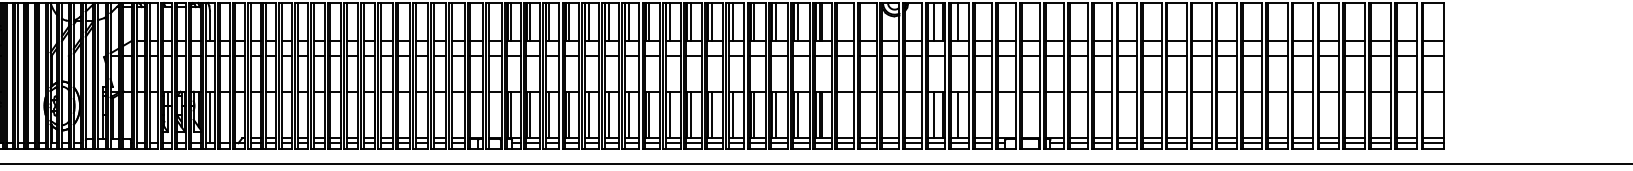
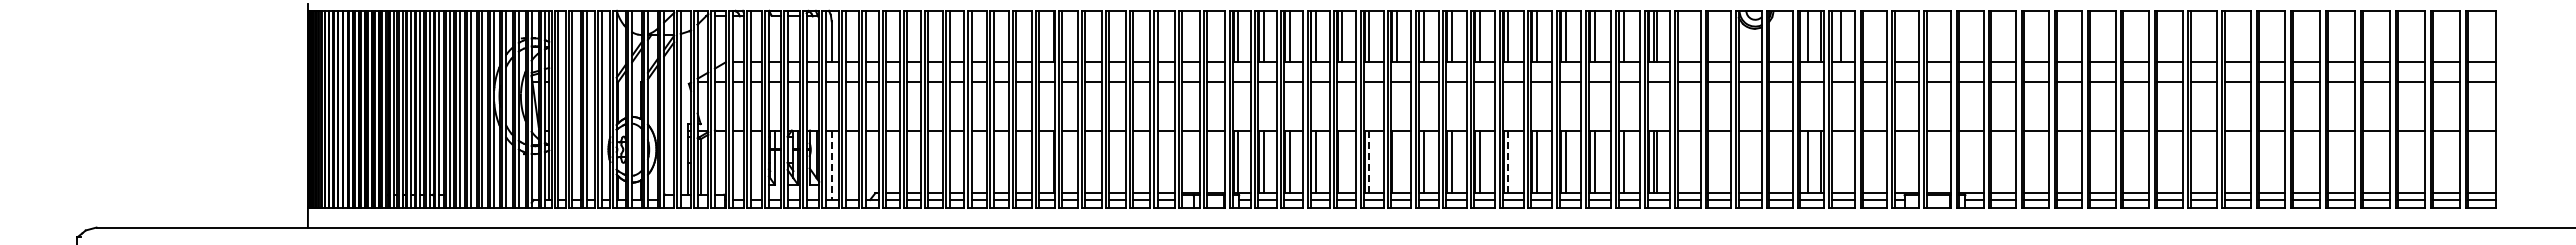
line: (588, 114) -> (1342, 161), removed
line: (608, 114) -> (1369, 161), solid -> dashed
line: (628, 114) -> (1396, 161), removed
line: (711, 114) -> (1508, 161), solid -> dashed
line: (957, 114) -> (1840, 161), removed
line: (209, 117) -> (831, 165), solid -> dashed

